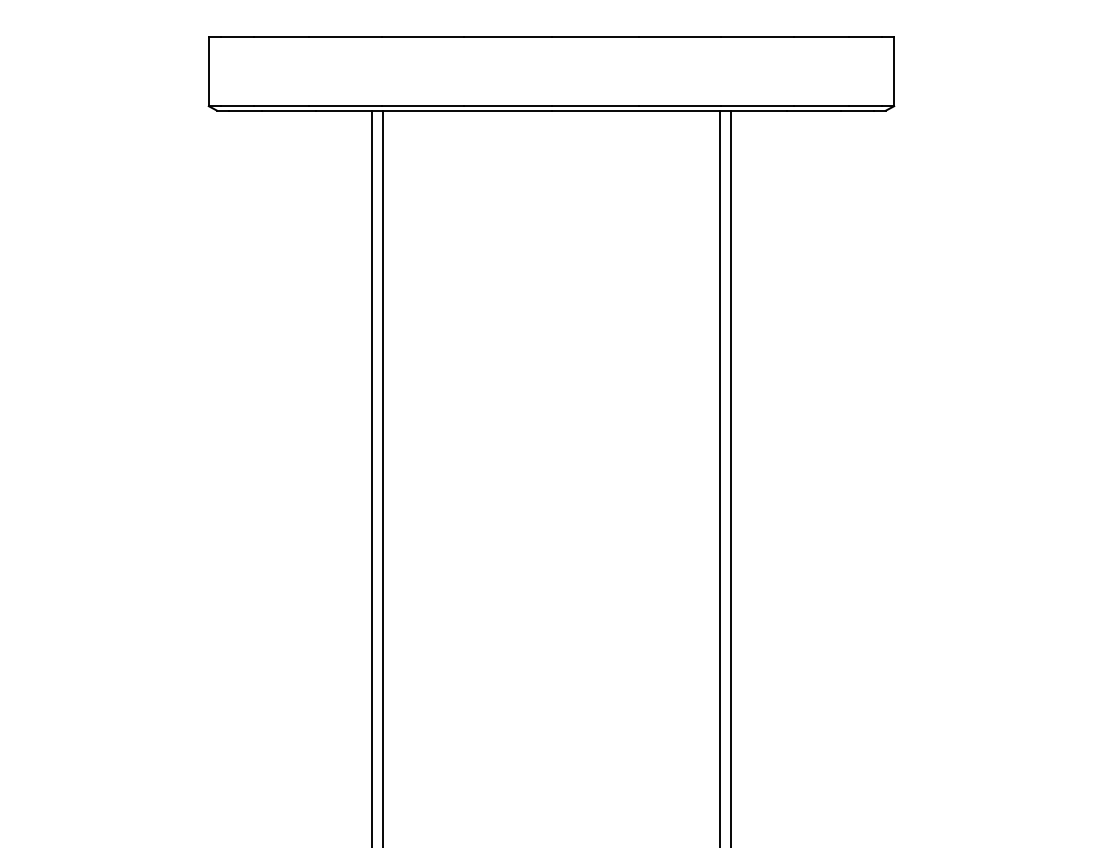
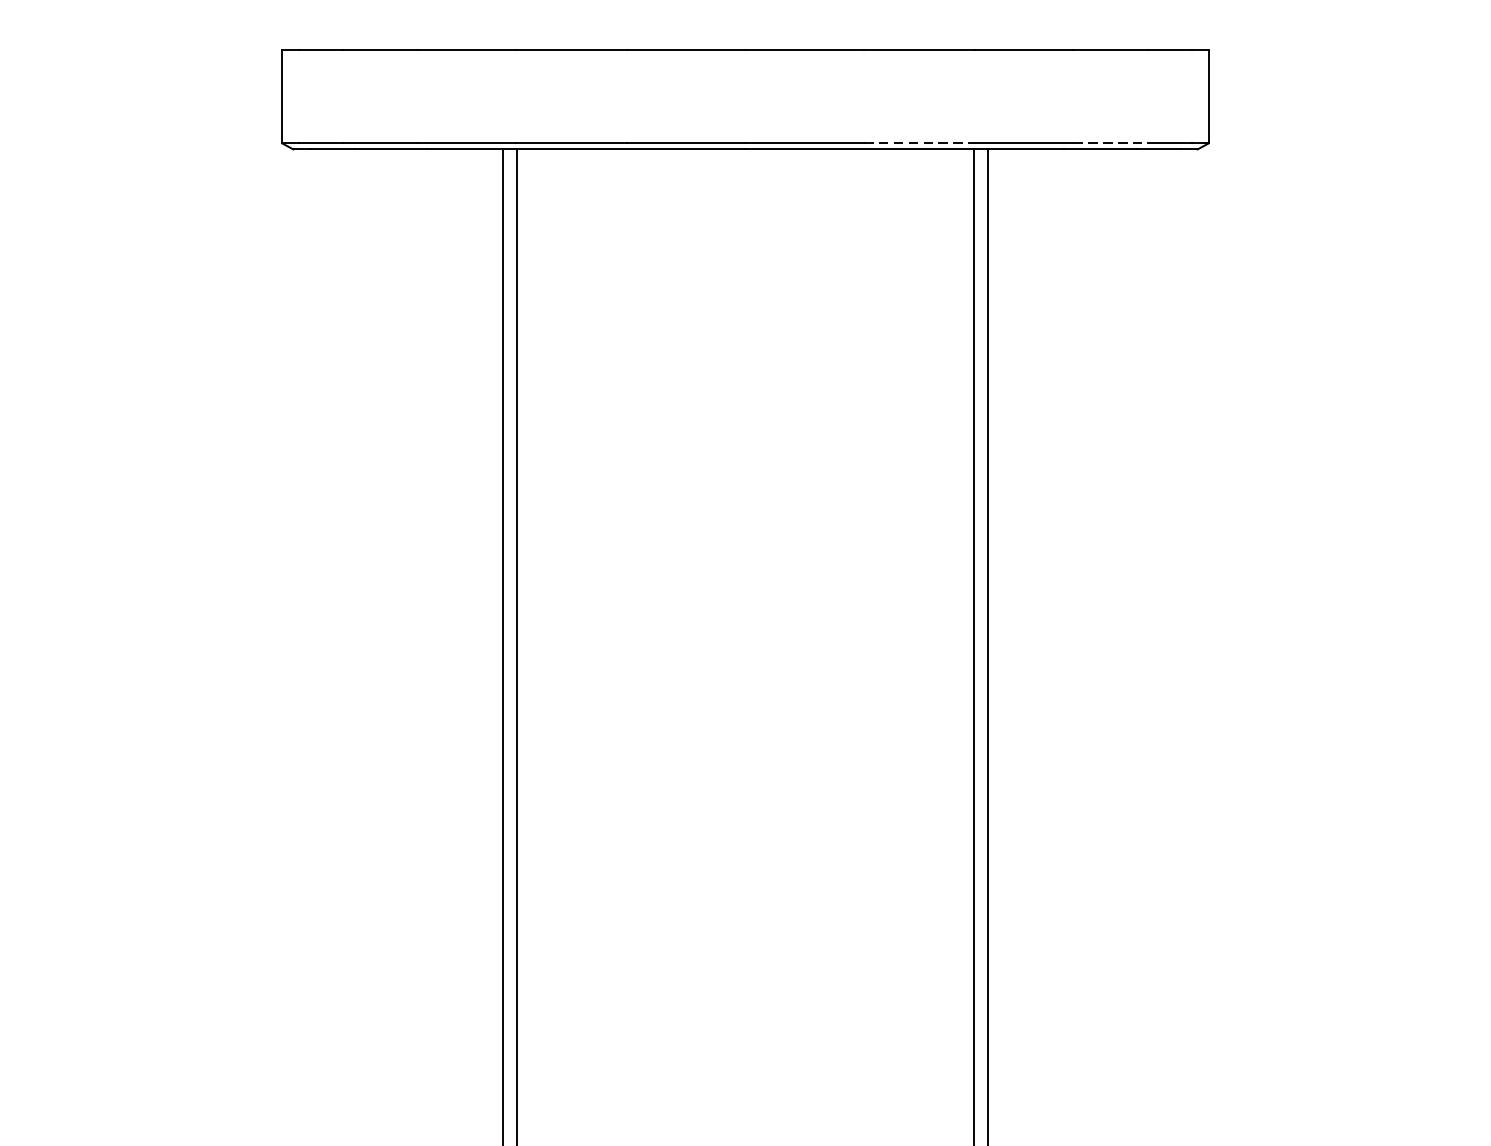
line: (680, 106) -> (919, 143), solid -> dashed
line: (822, 106) -> (1111, 143), solid -> dashed

